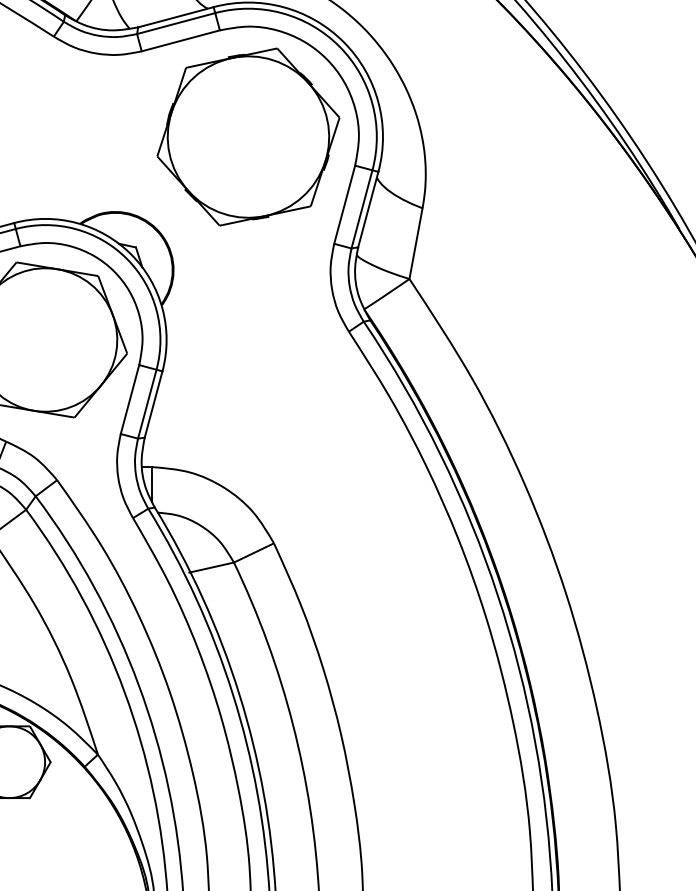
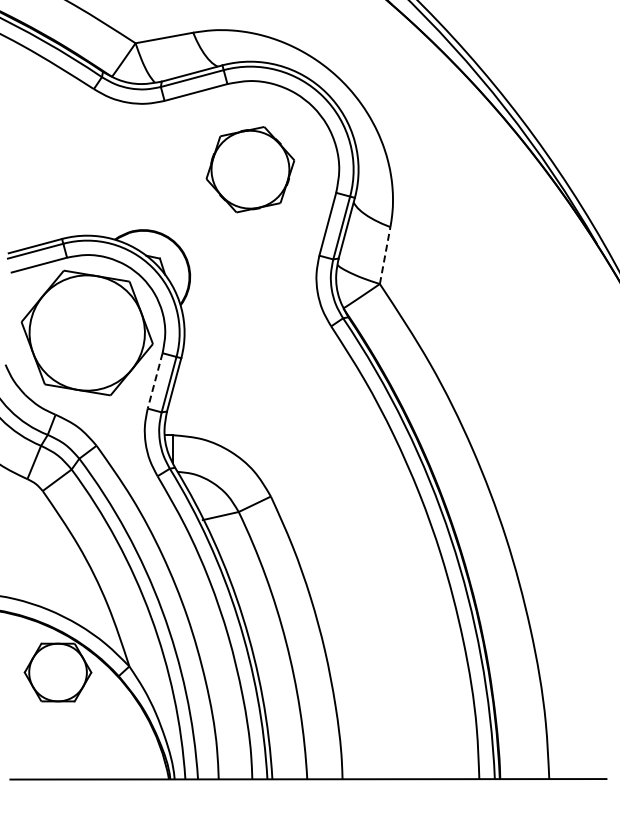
part: (248, 136) -> (250, 169), size x0.6
line: (416, 243) -> (385, 255), solid -> dashed
line: (130, 399) -> (155, 380), solid -> dashed

